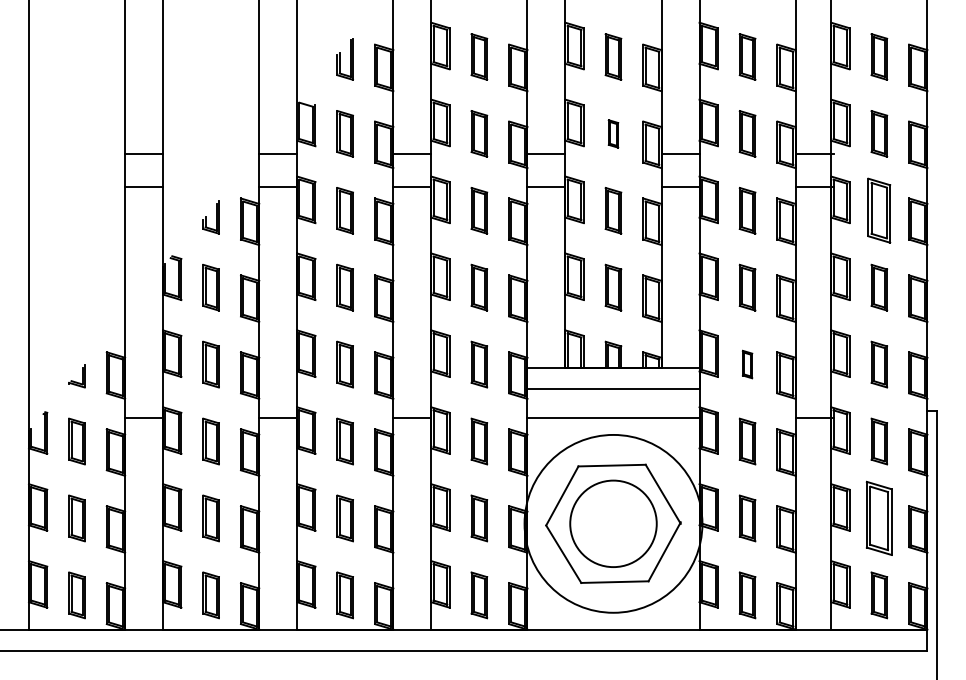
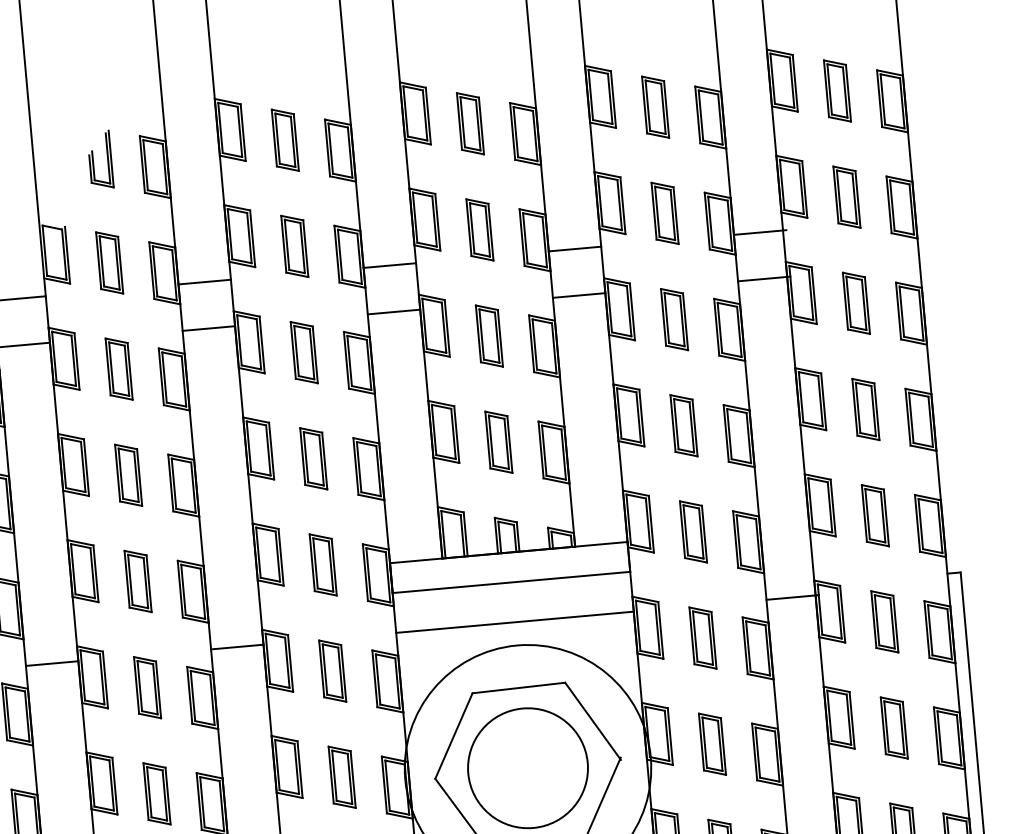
part: (613, 133) -> (479, 229), size x1.67
part: (879, 210) -> (856, 302), size x0.71
part: (747, 364) -> (693, 531), size x1.67
part: (879, 518) -> (894, 728), size x0.62

